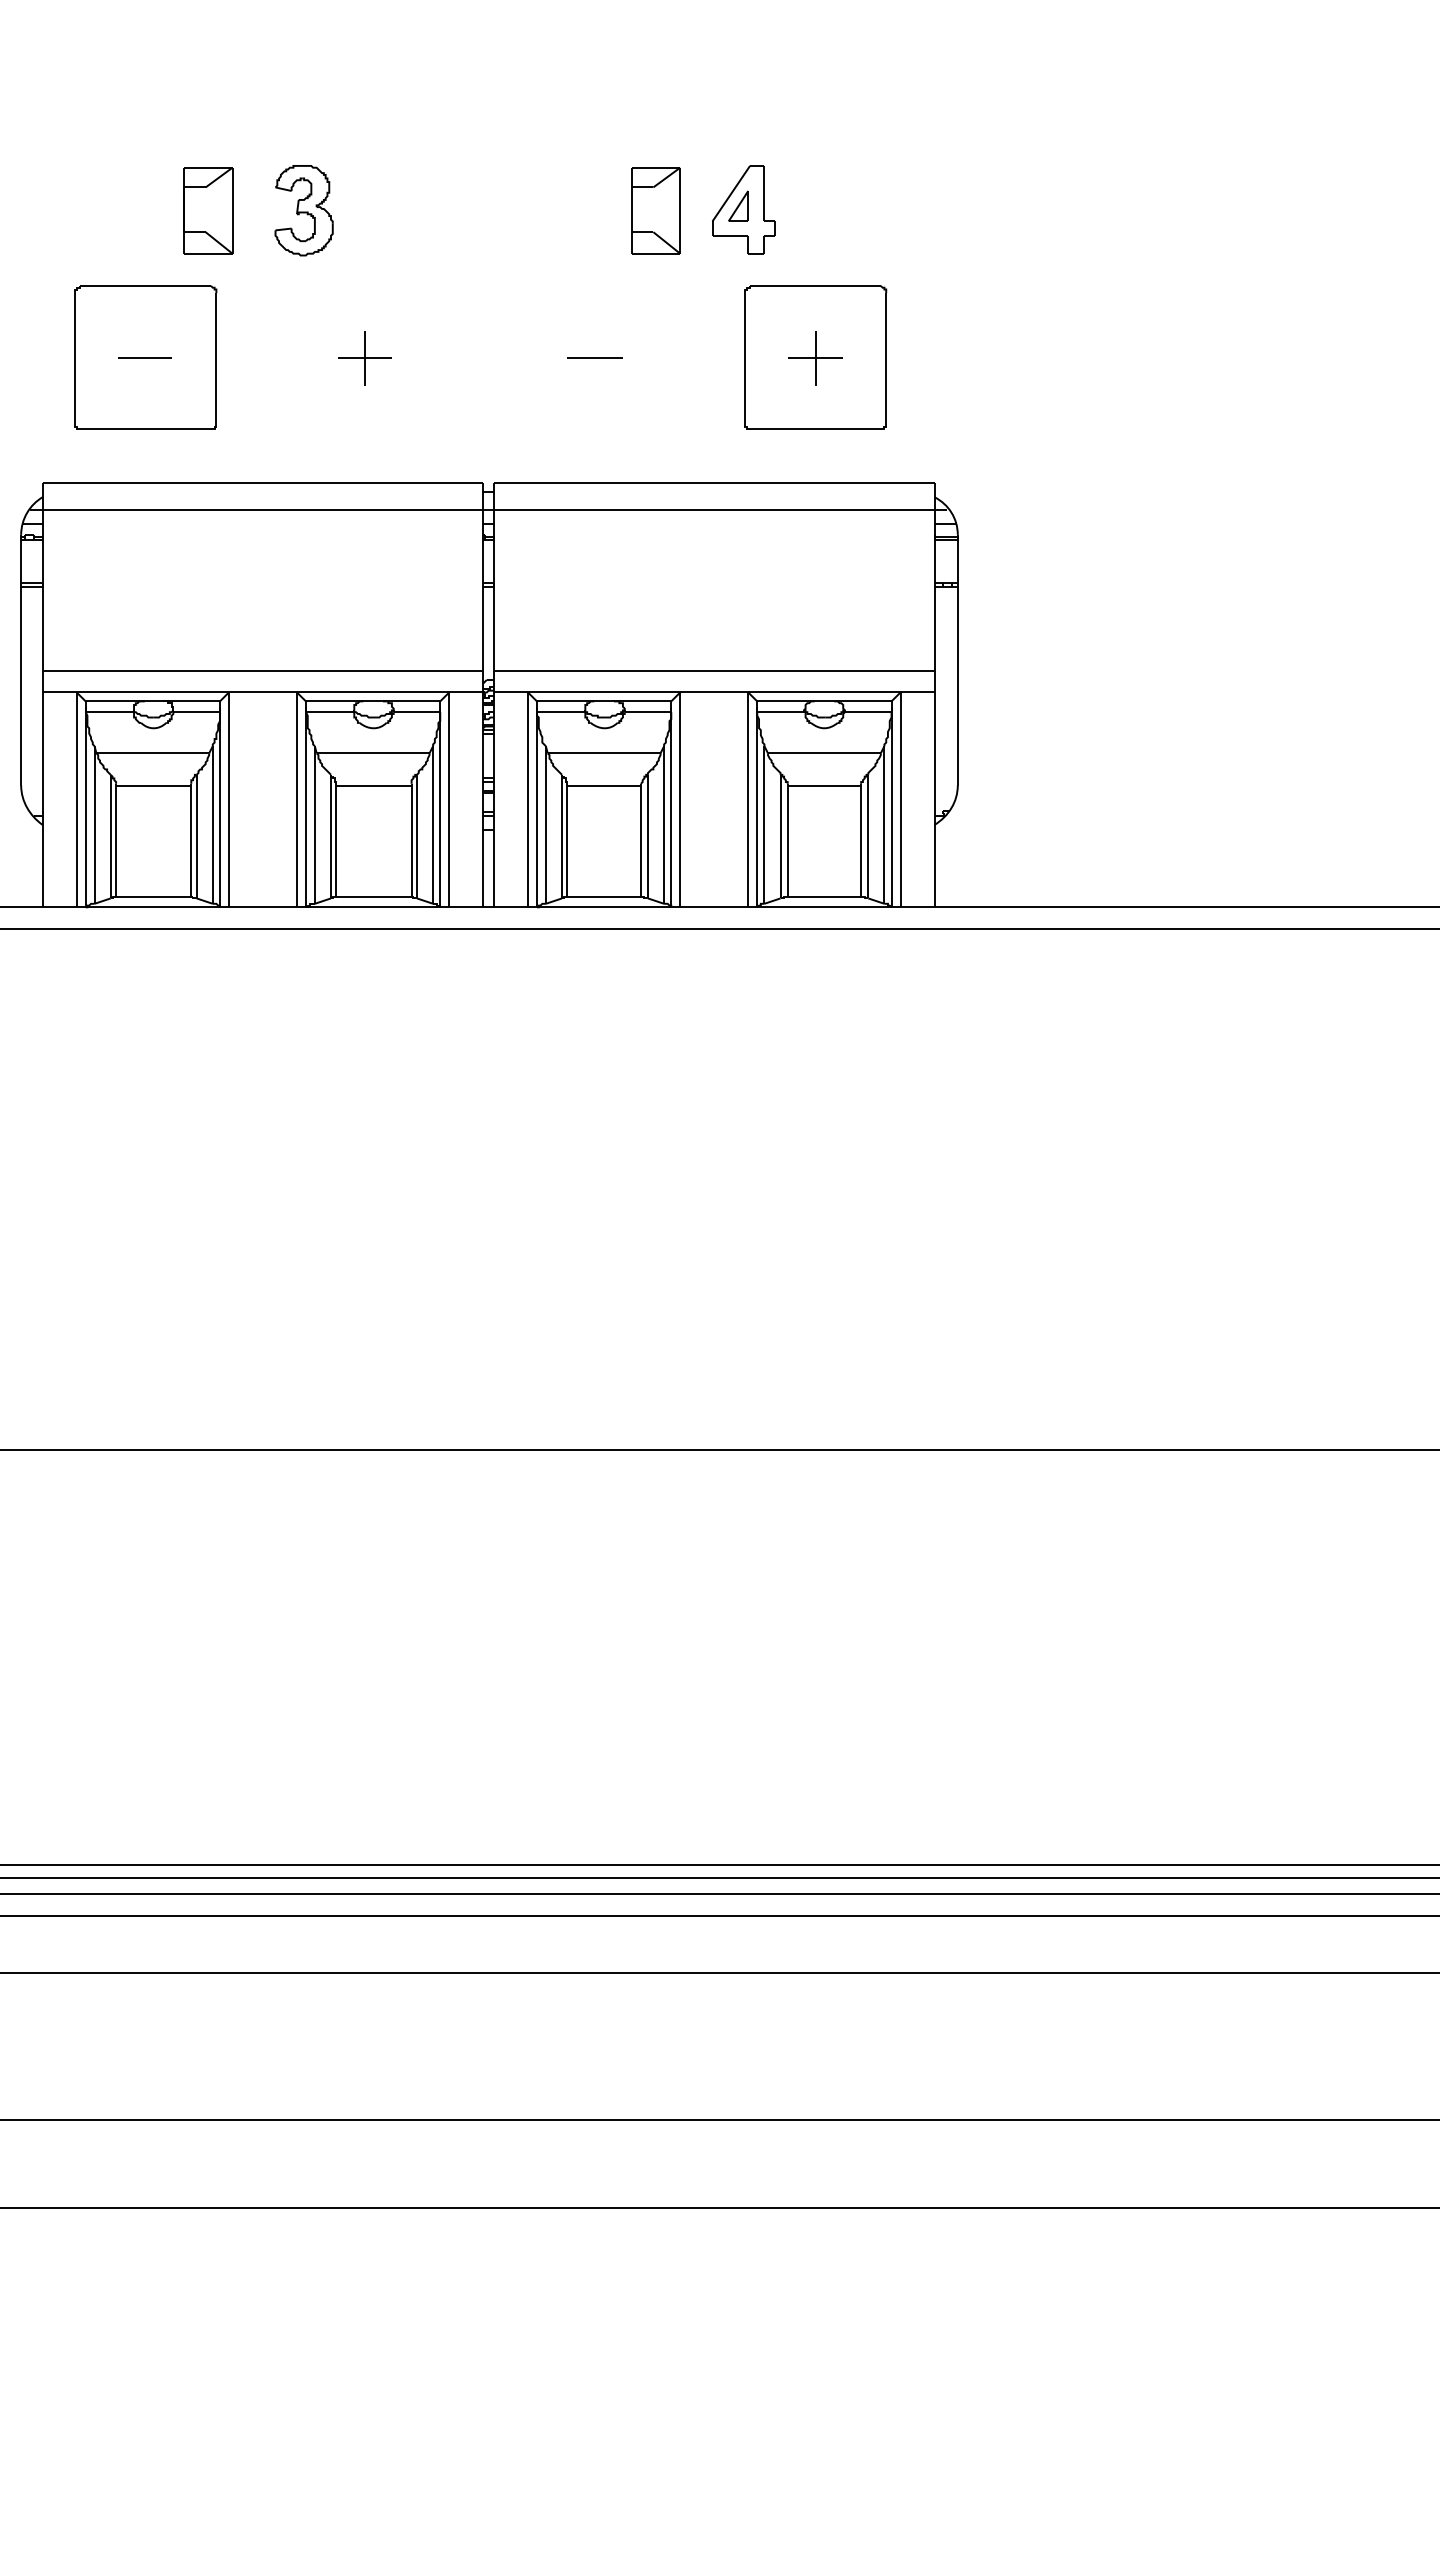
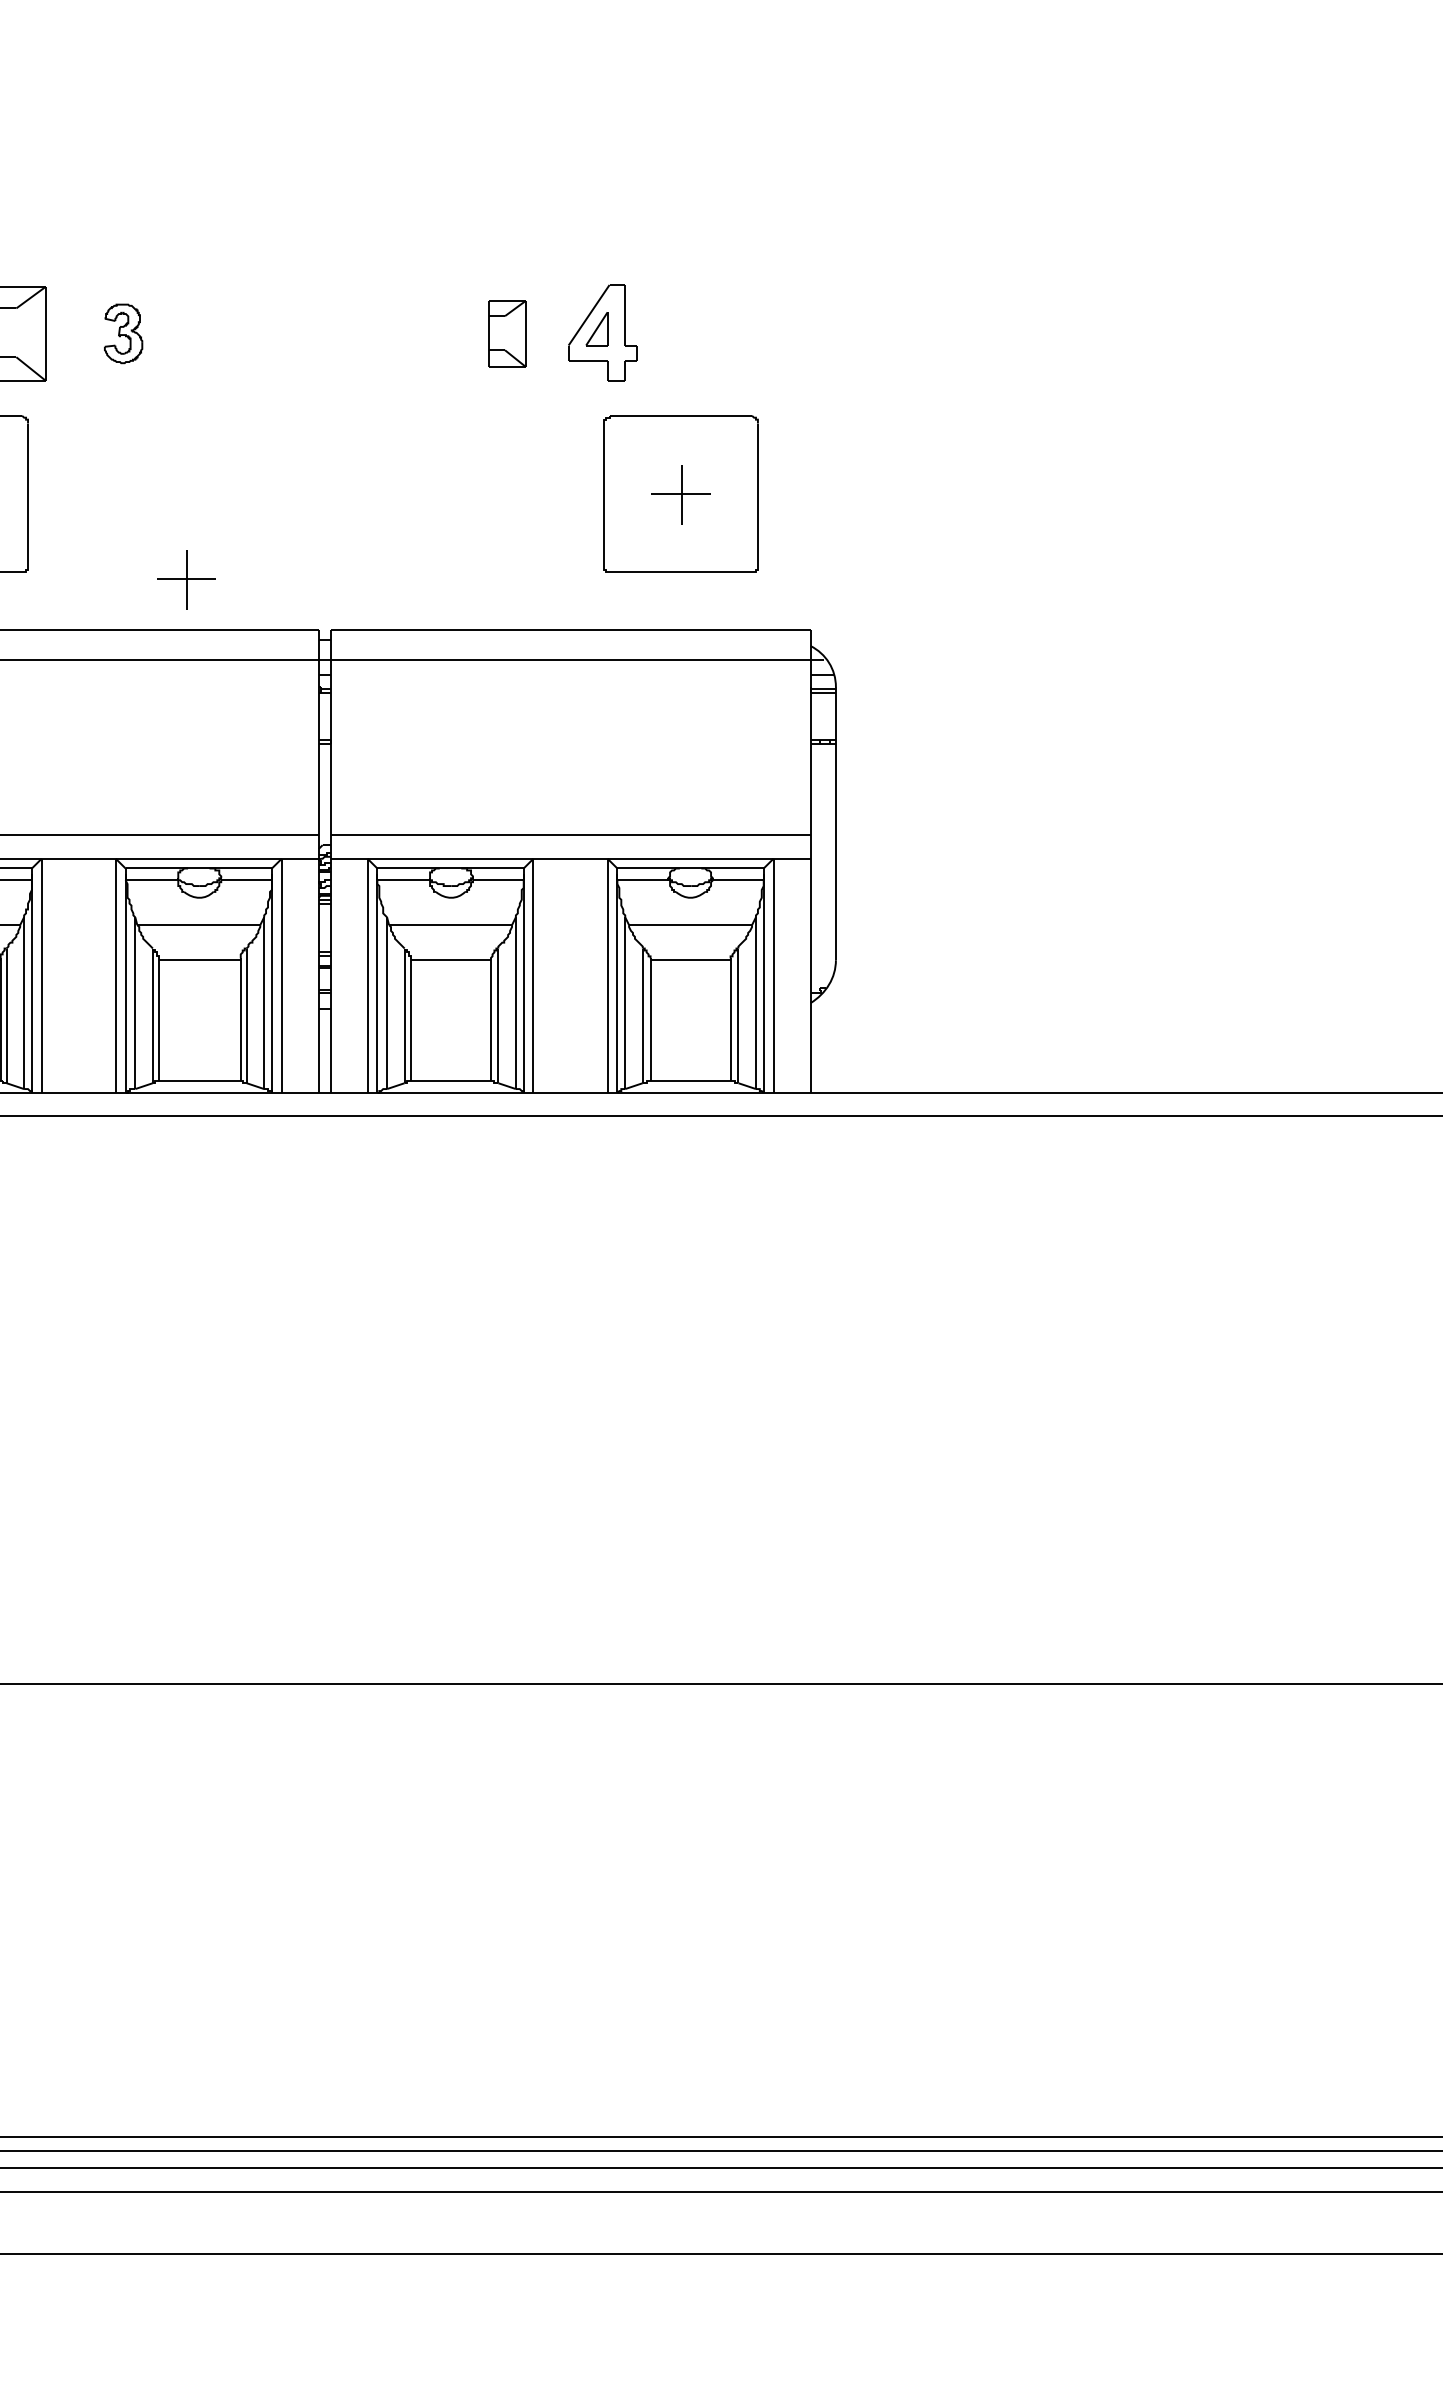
part: (303, 210) -> (122, 333), size x0.6
part: (655, 210) -> (506, 333), size x0.7
line: (594, 357) -> (440, 493), removed
part: (364, 358) -> (186, 579), moved

